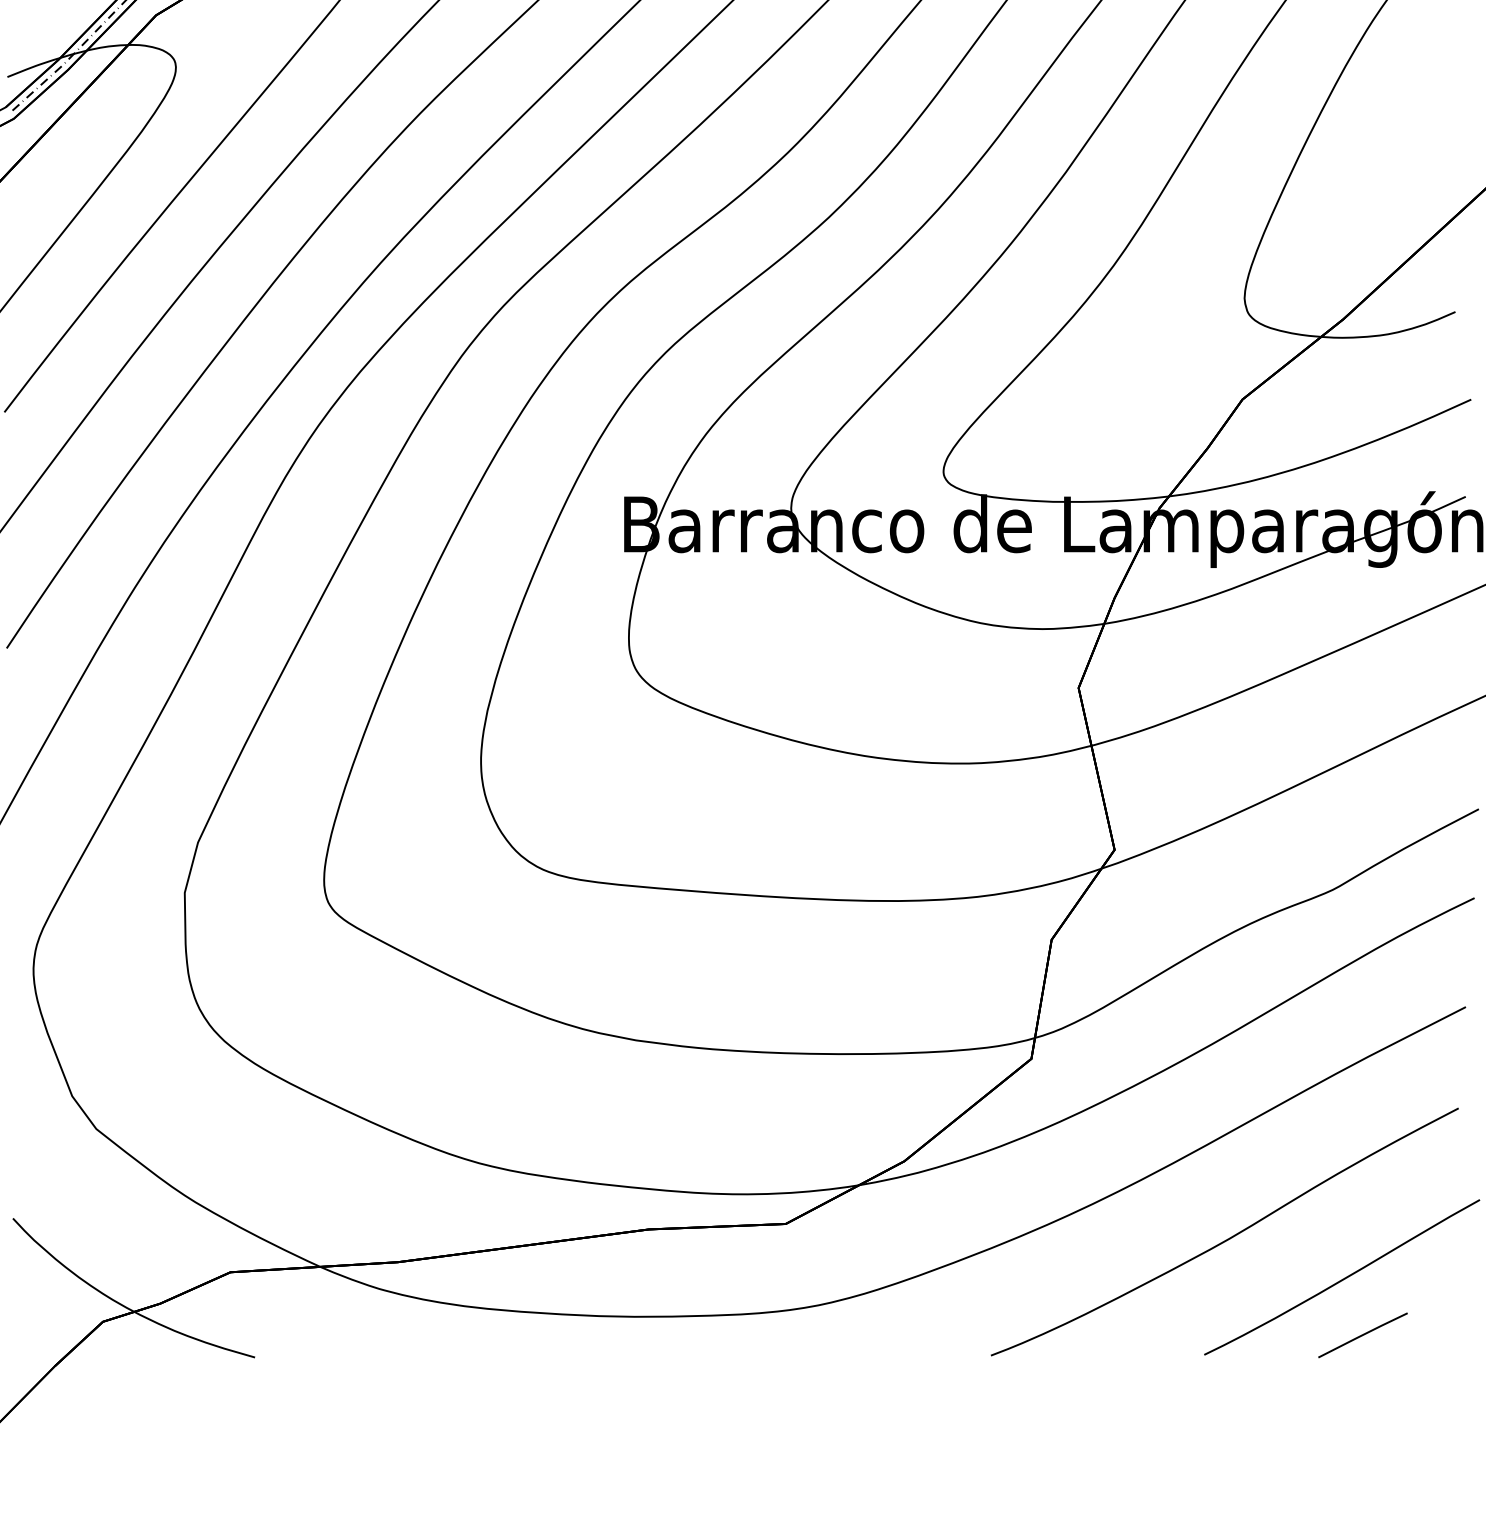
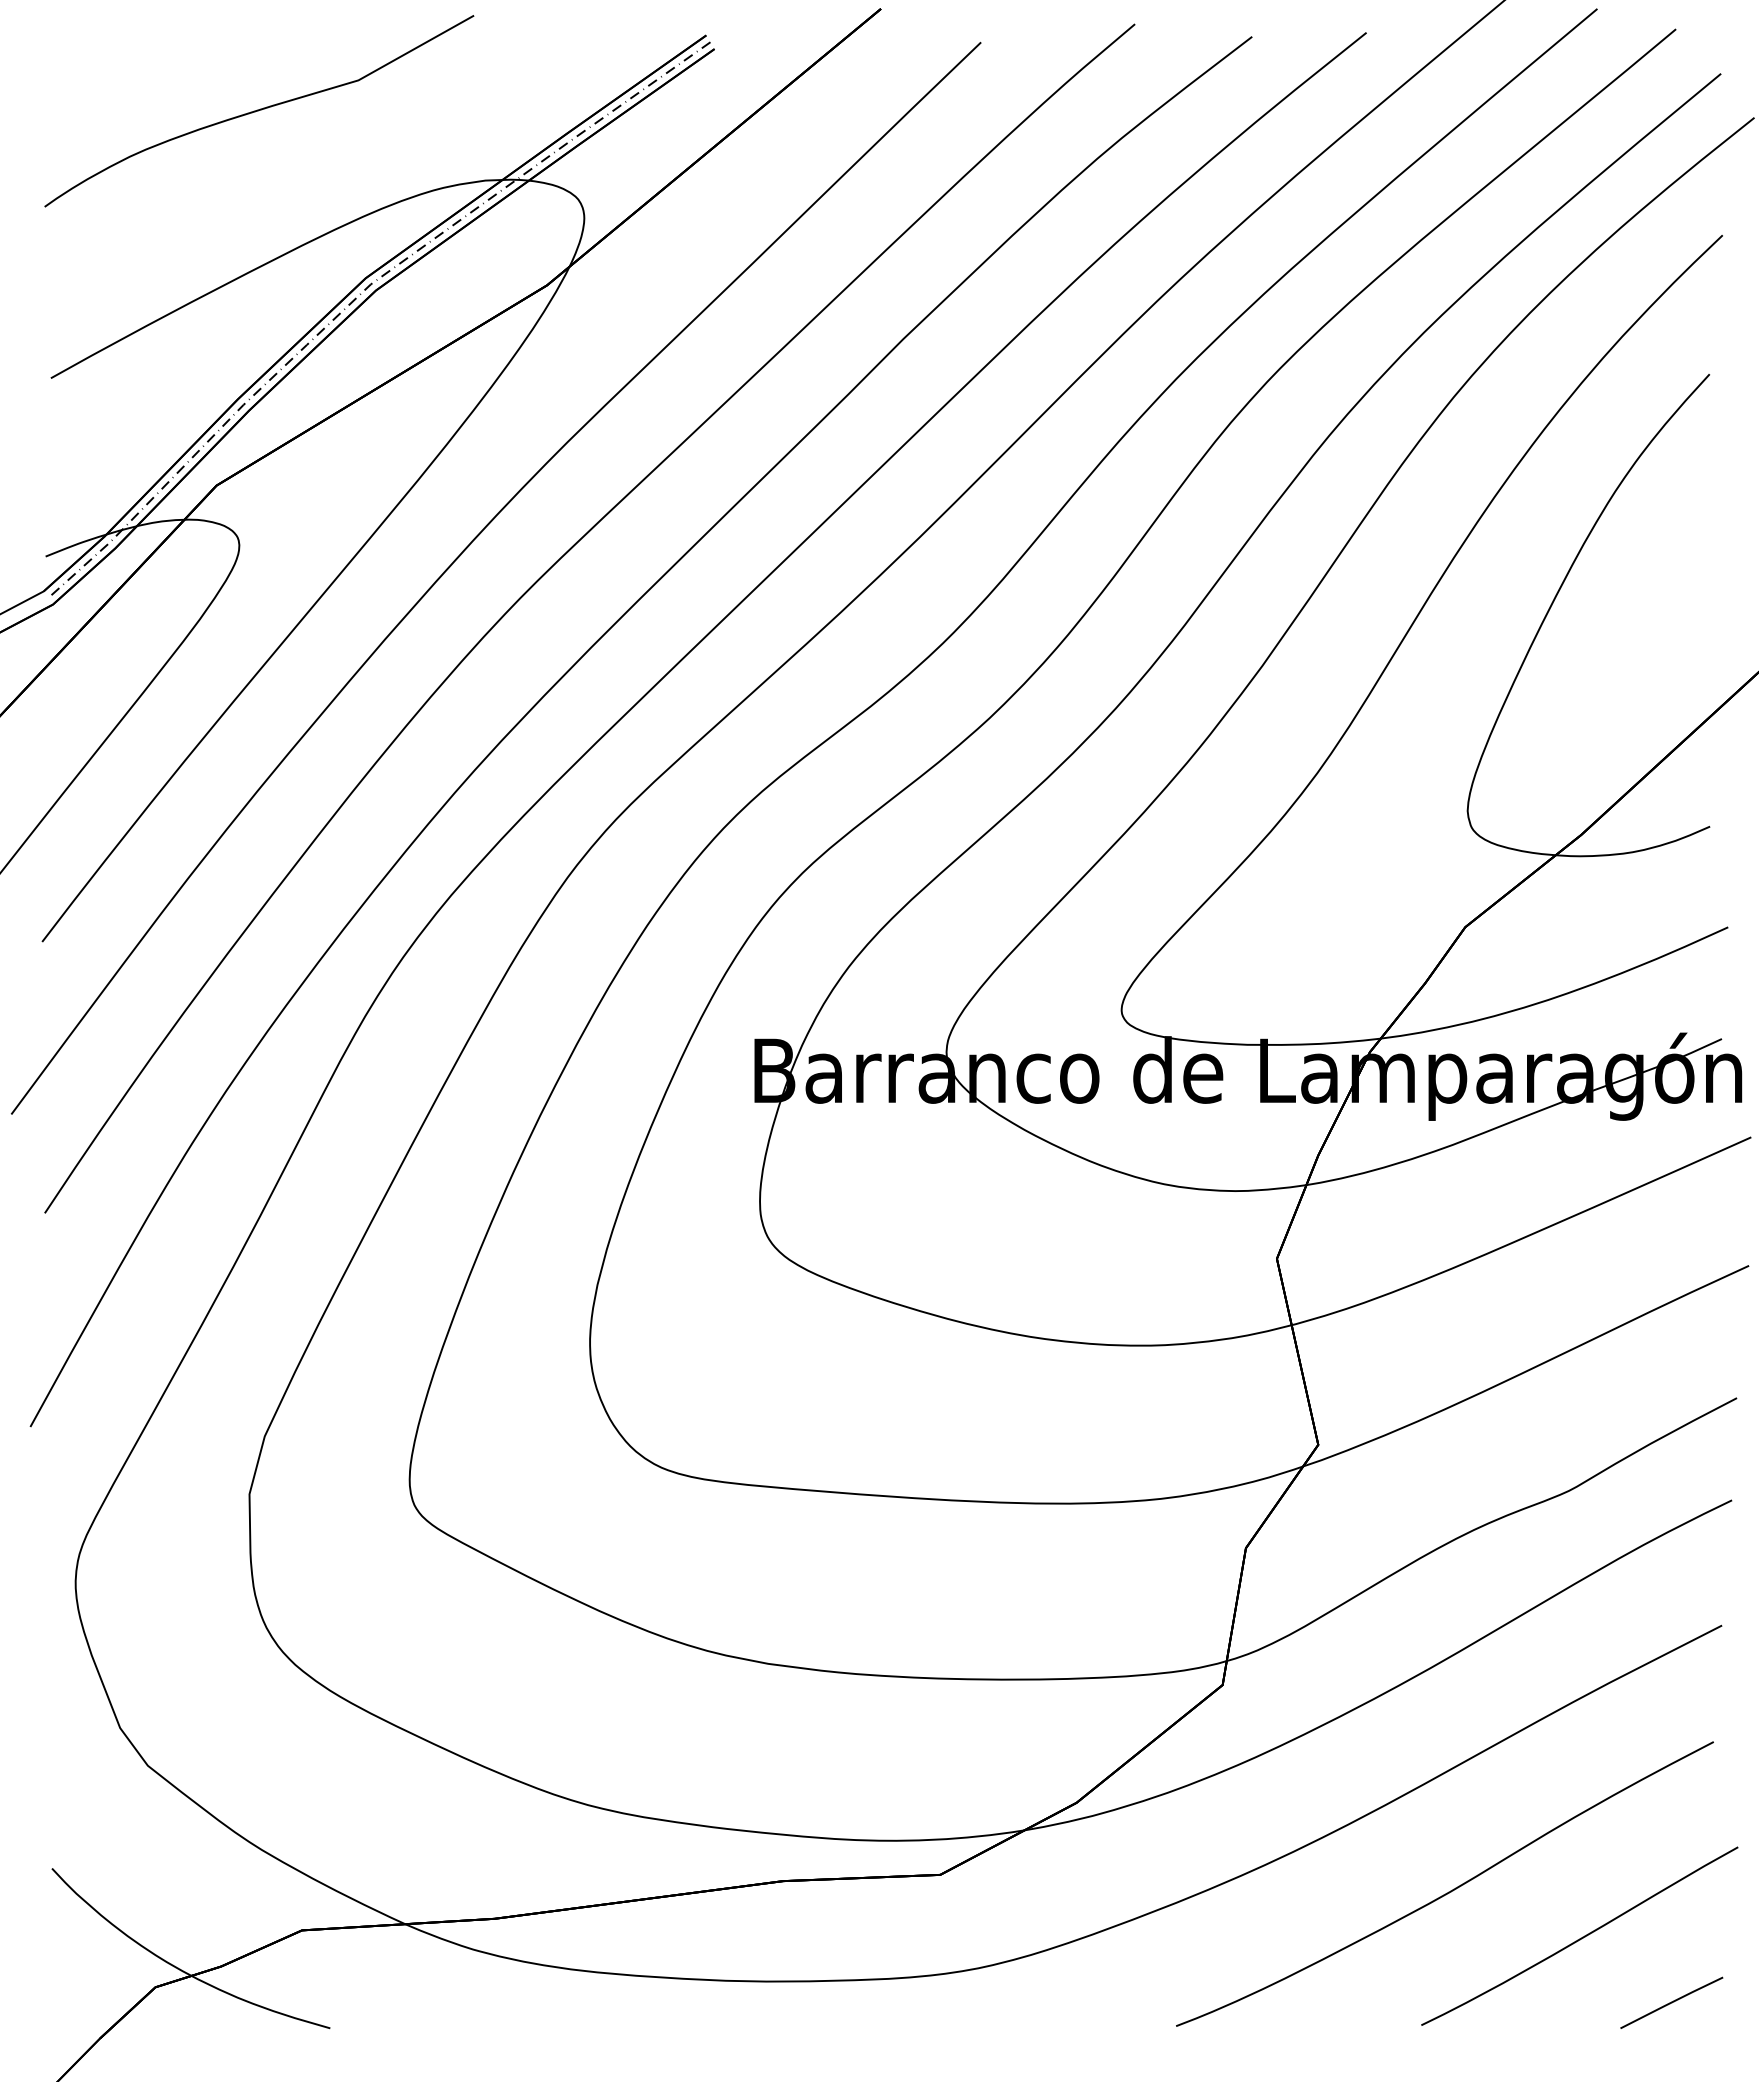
line: (1362, 1335) -> (1671, 2002), moved

